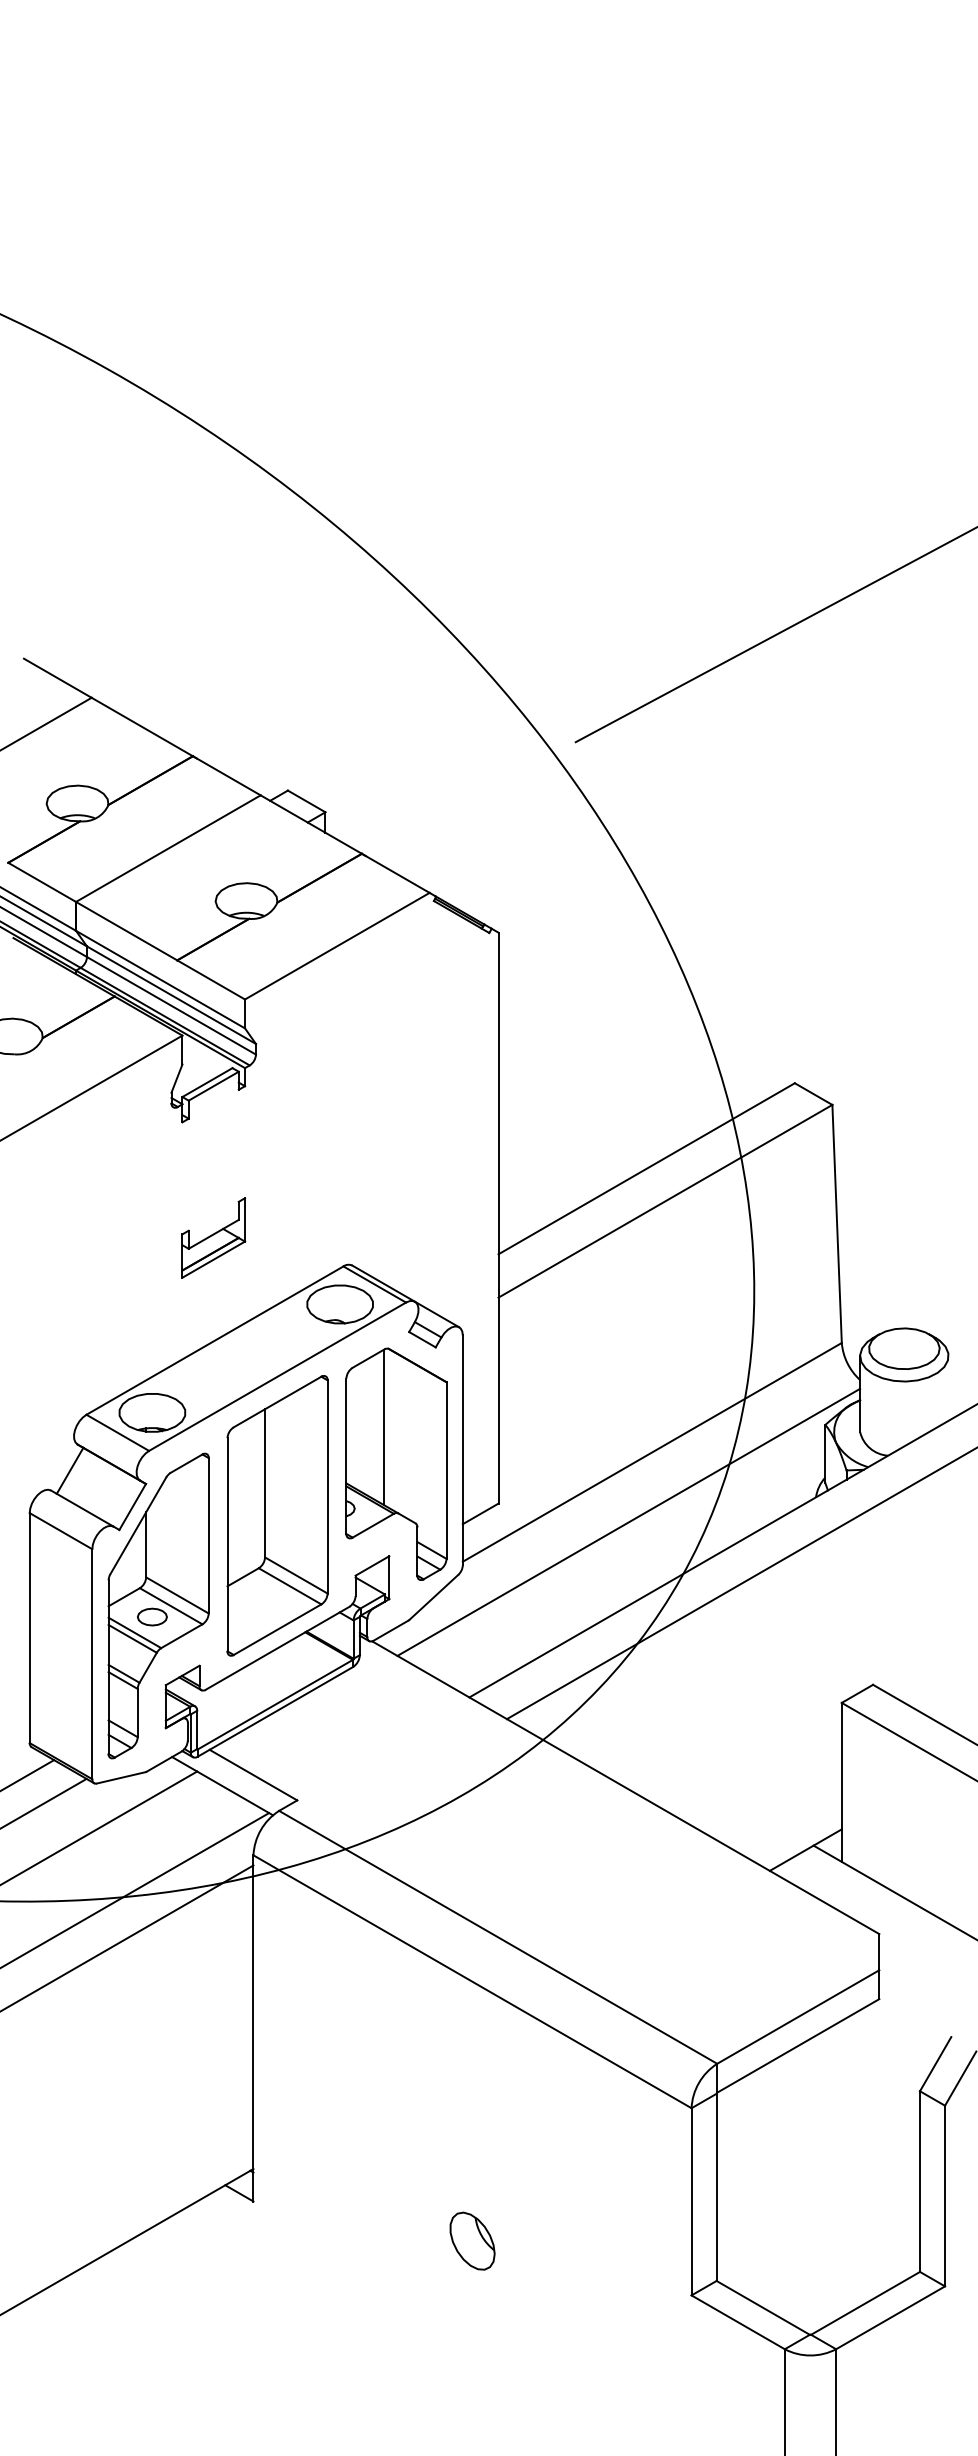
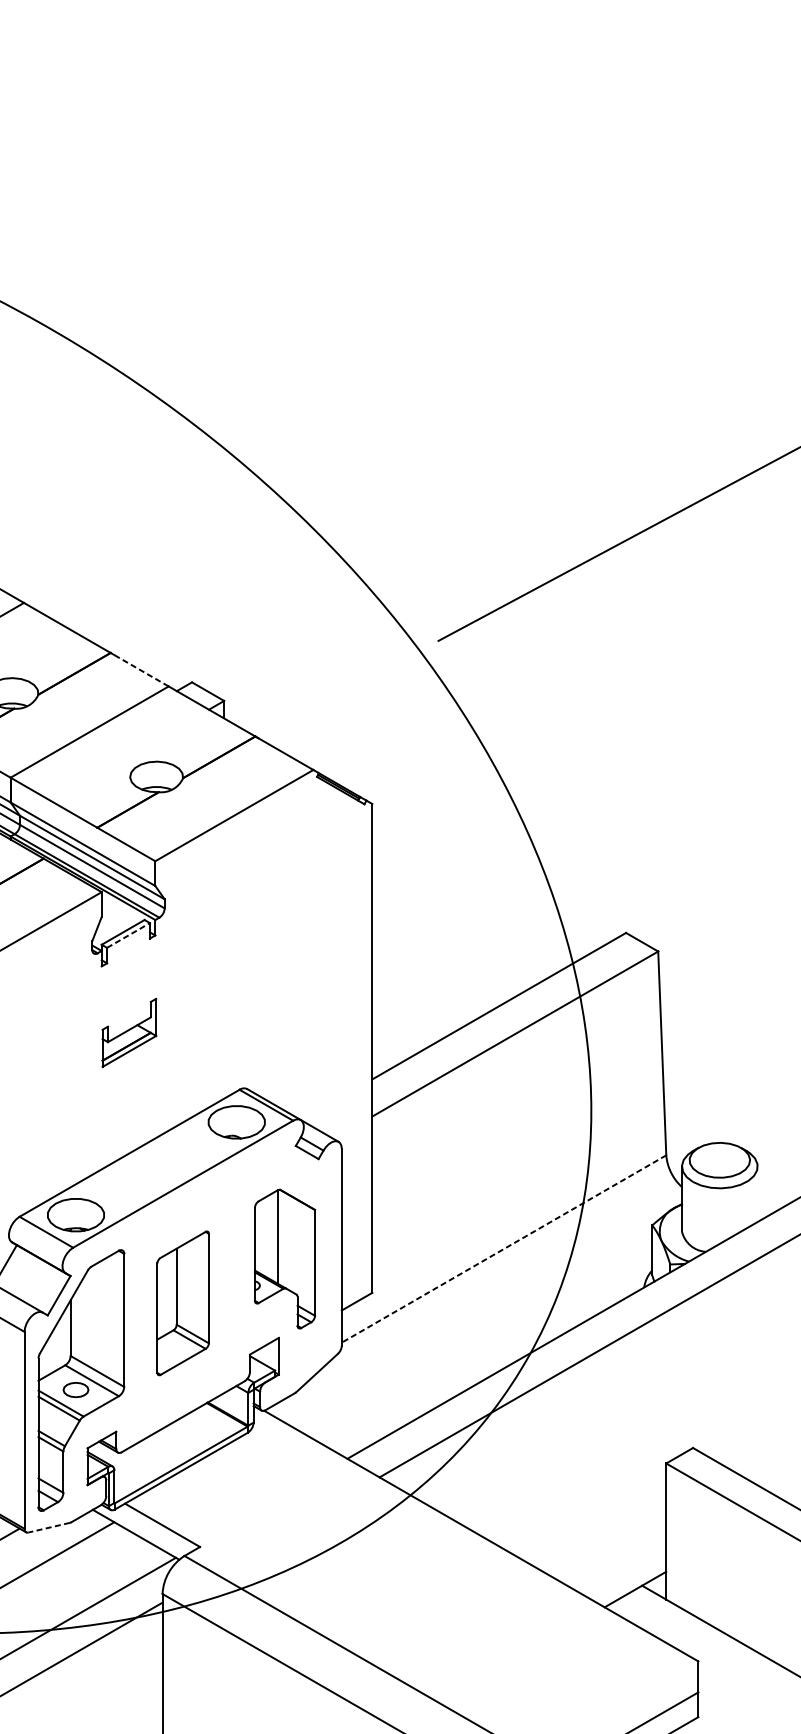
line: (226, 775) -> (139, 669), solid -> dashed
line: (213, 1086) -> (128, 935), solid -> dashed
part: (213, 1237) -> (129, 1032), moved
line: (652, 1452) -> (504, 1249), solid -> dashed
part: (396, 1463) -> (285, 1258), size x0.7
part: (277, 1515) -> (183, 1303), size x0.6
line: (628, 1521) -> (483, 1308), removed
line: (121, 1777) -> (49, 1527), solid -> dashed

